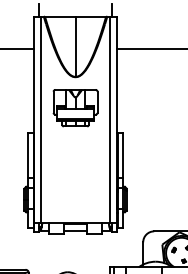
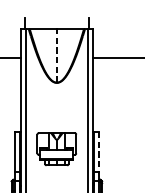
line: (75, 46) -> (56, 55), solid -> dashed
part: (75, 108) -> (56, 149), moved
line: (123, 155) -> (99, 152), solid -> dashed

